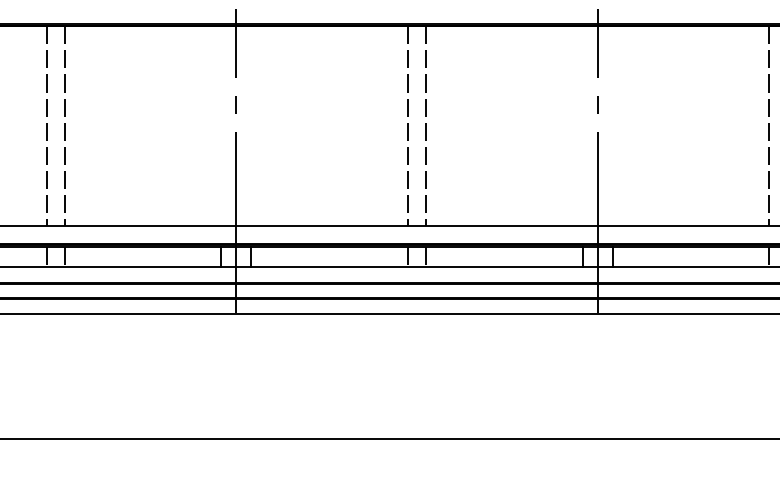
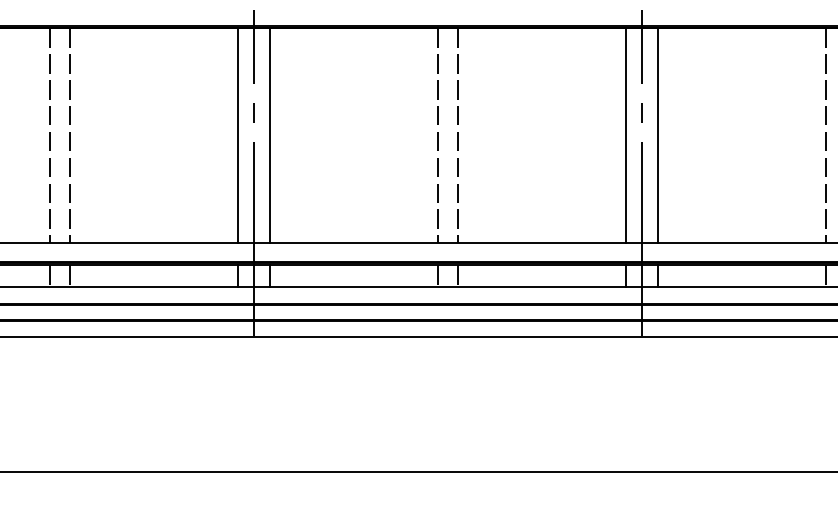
line: (221, 126) -> (238, 136), added
line: (251, 126) -> (270, 136), added
line: (582, 126) -> (625, 136), added
line: (612, 126) -> (657, 136), added

